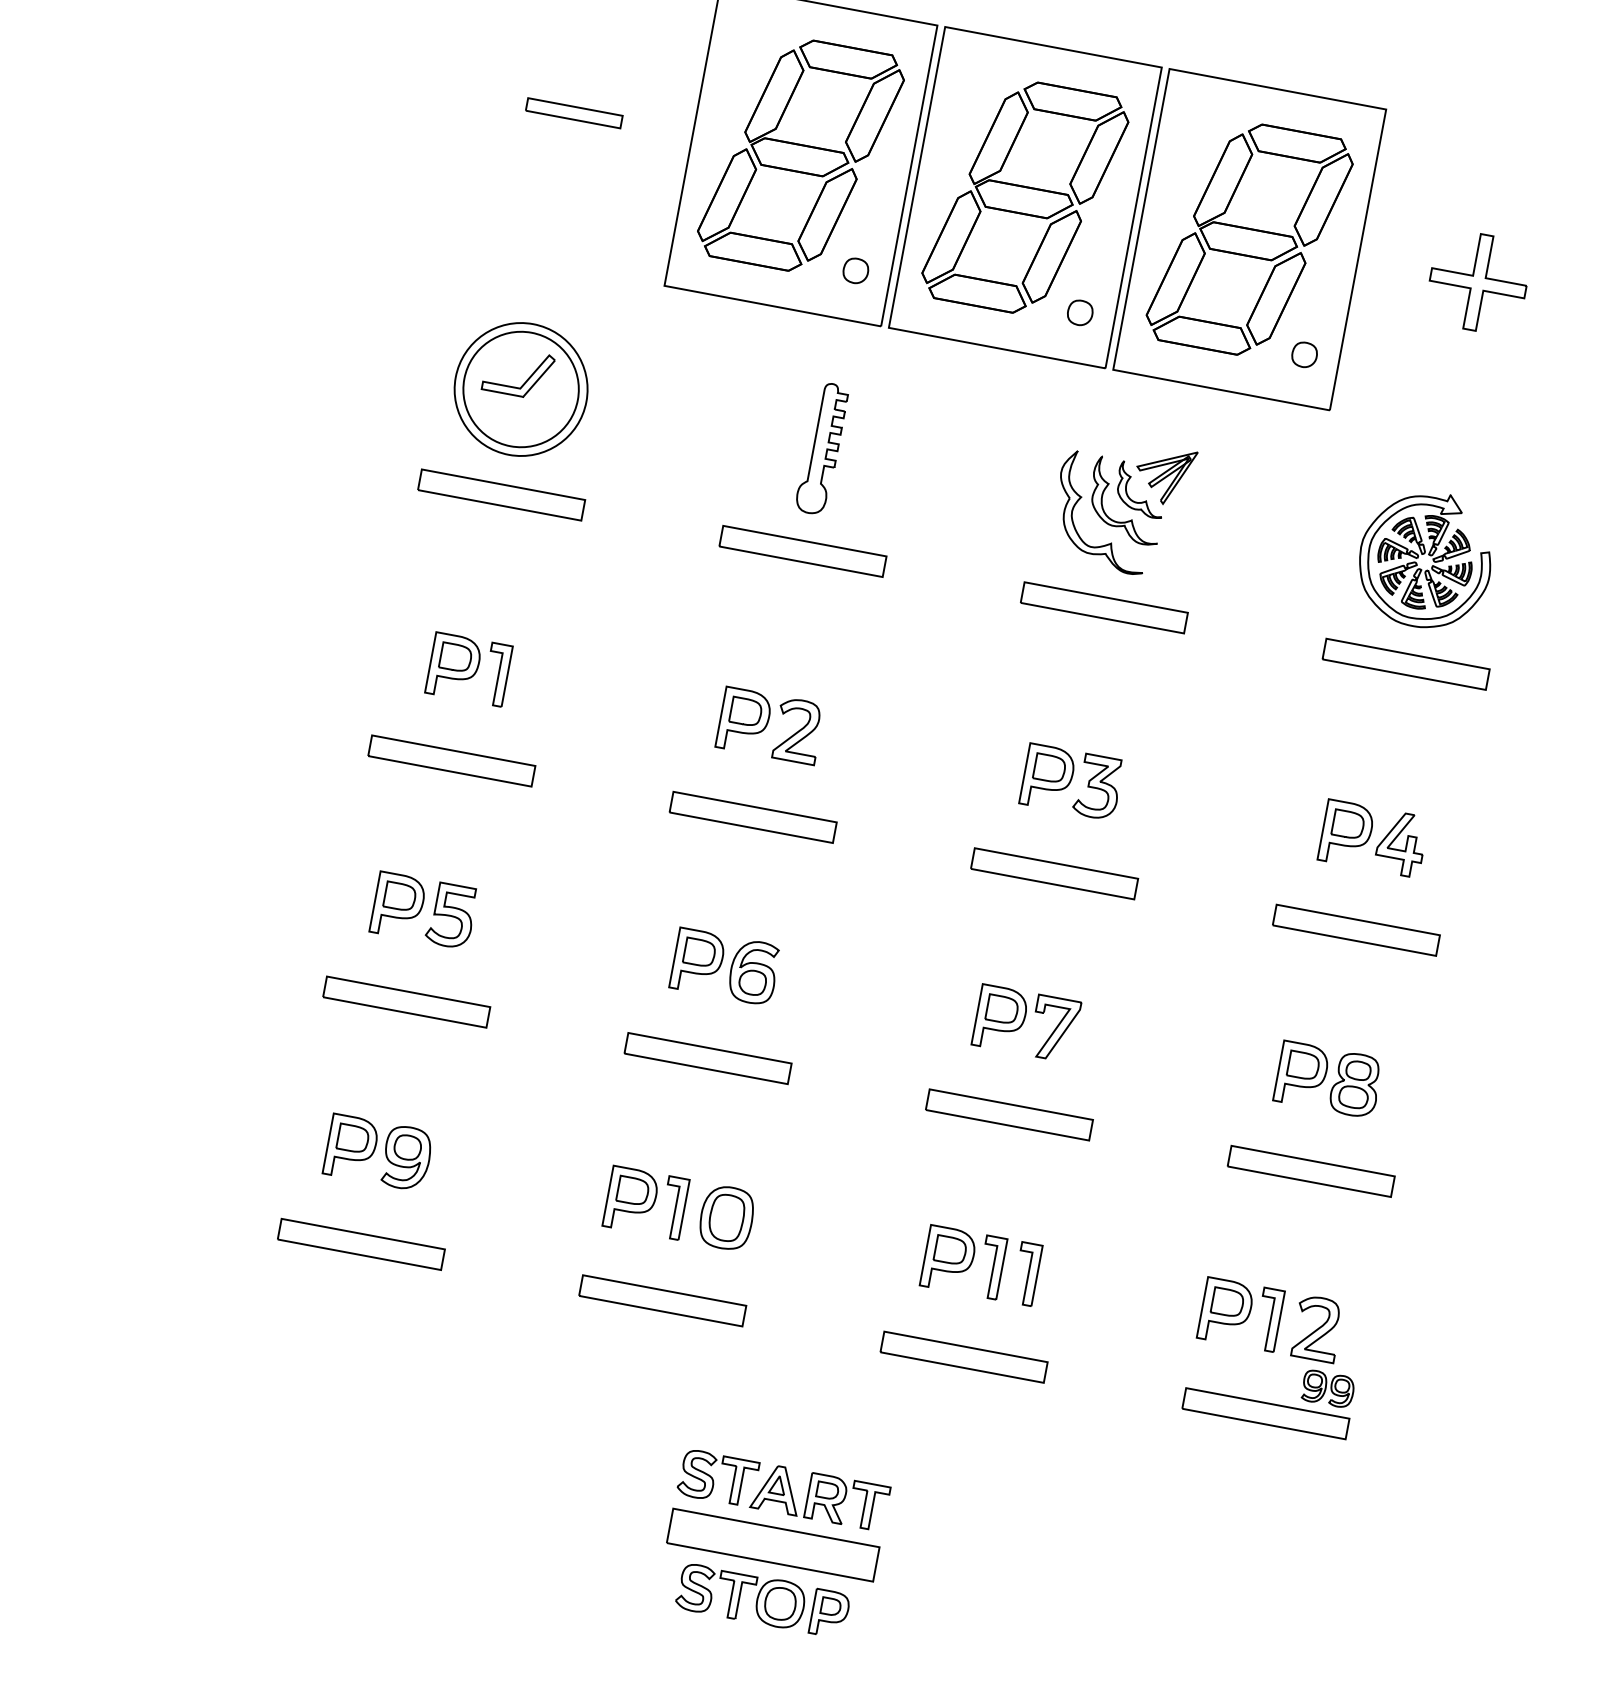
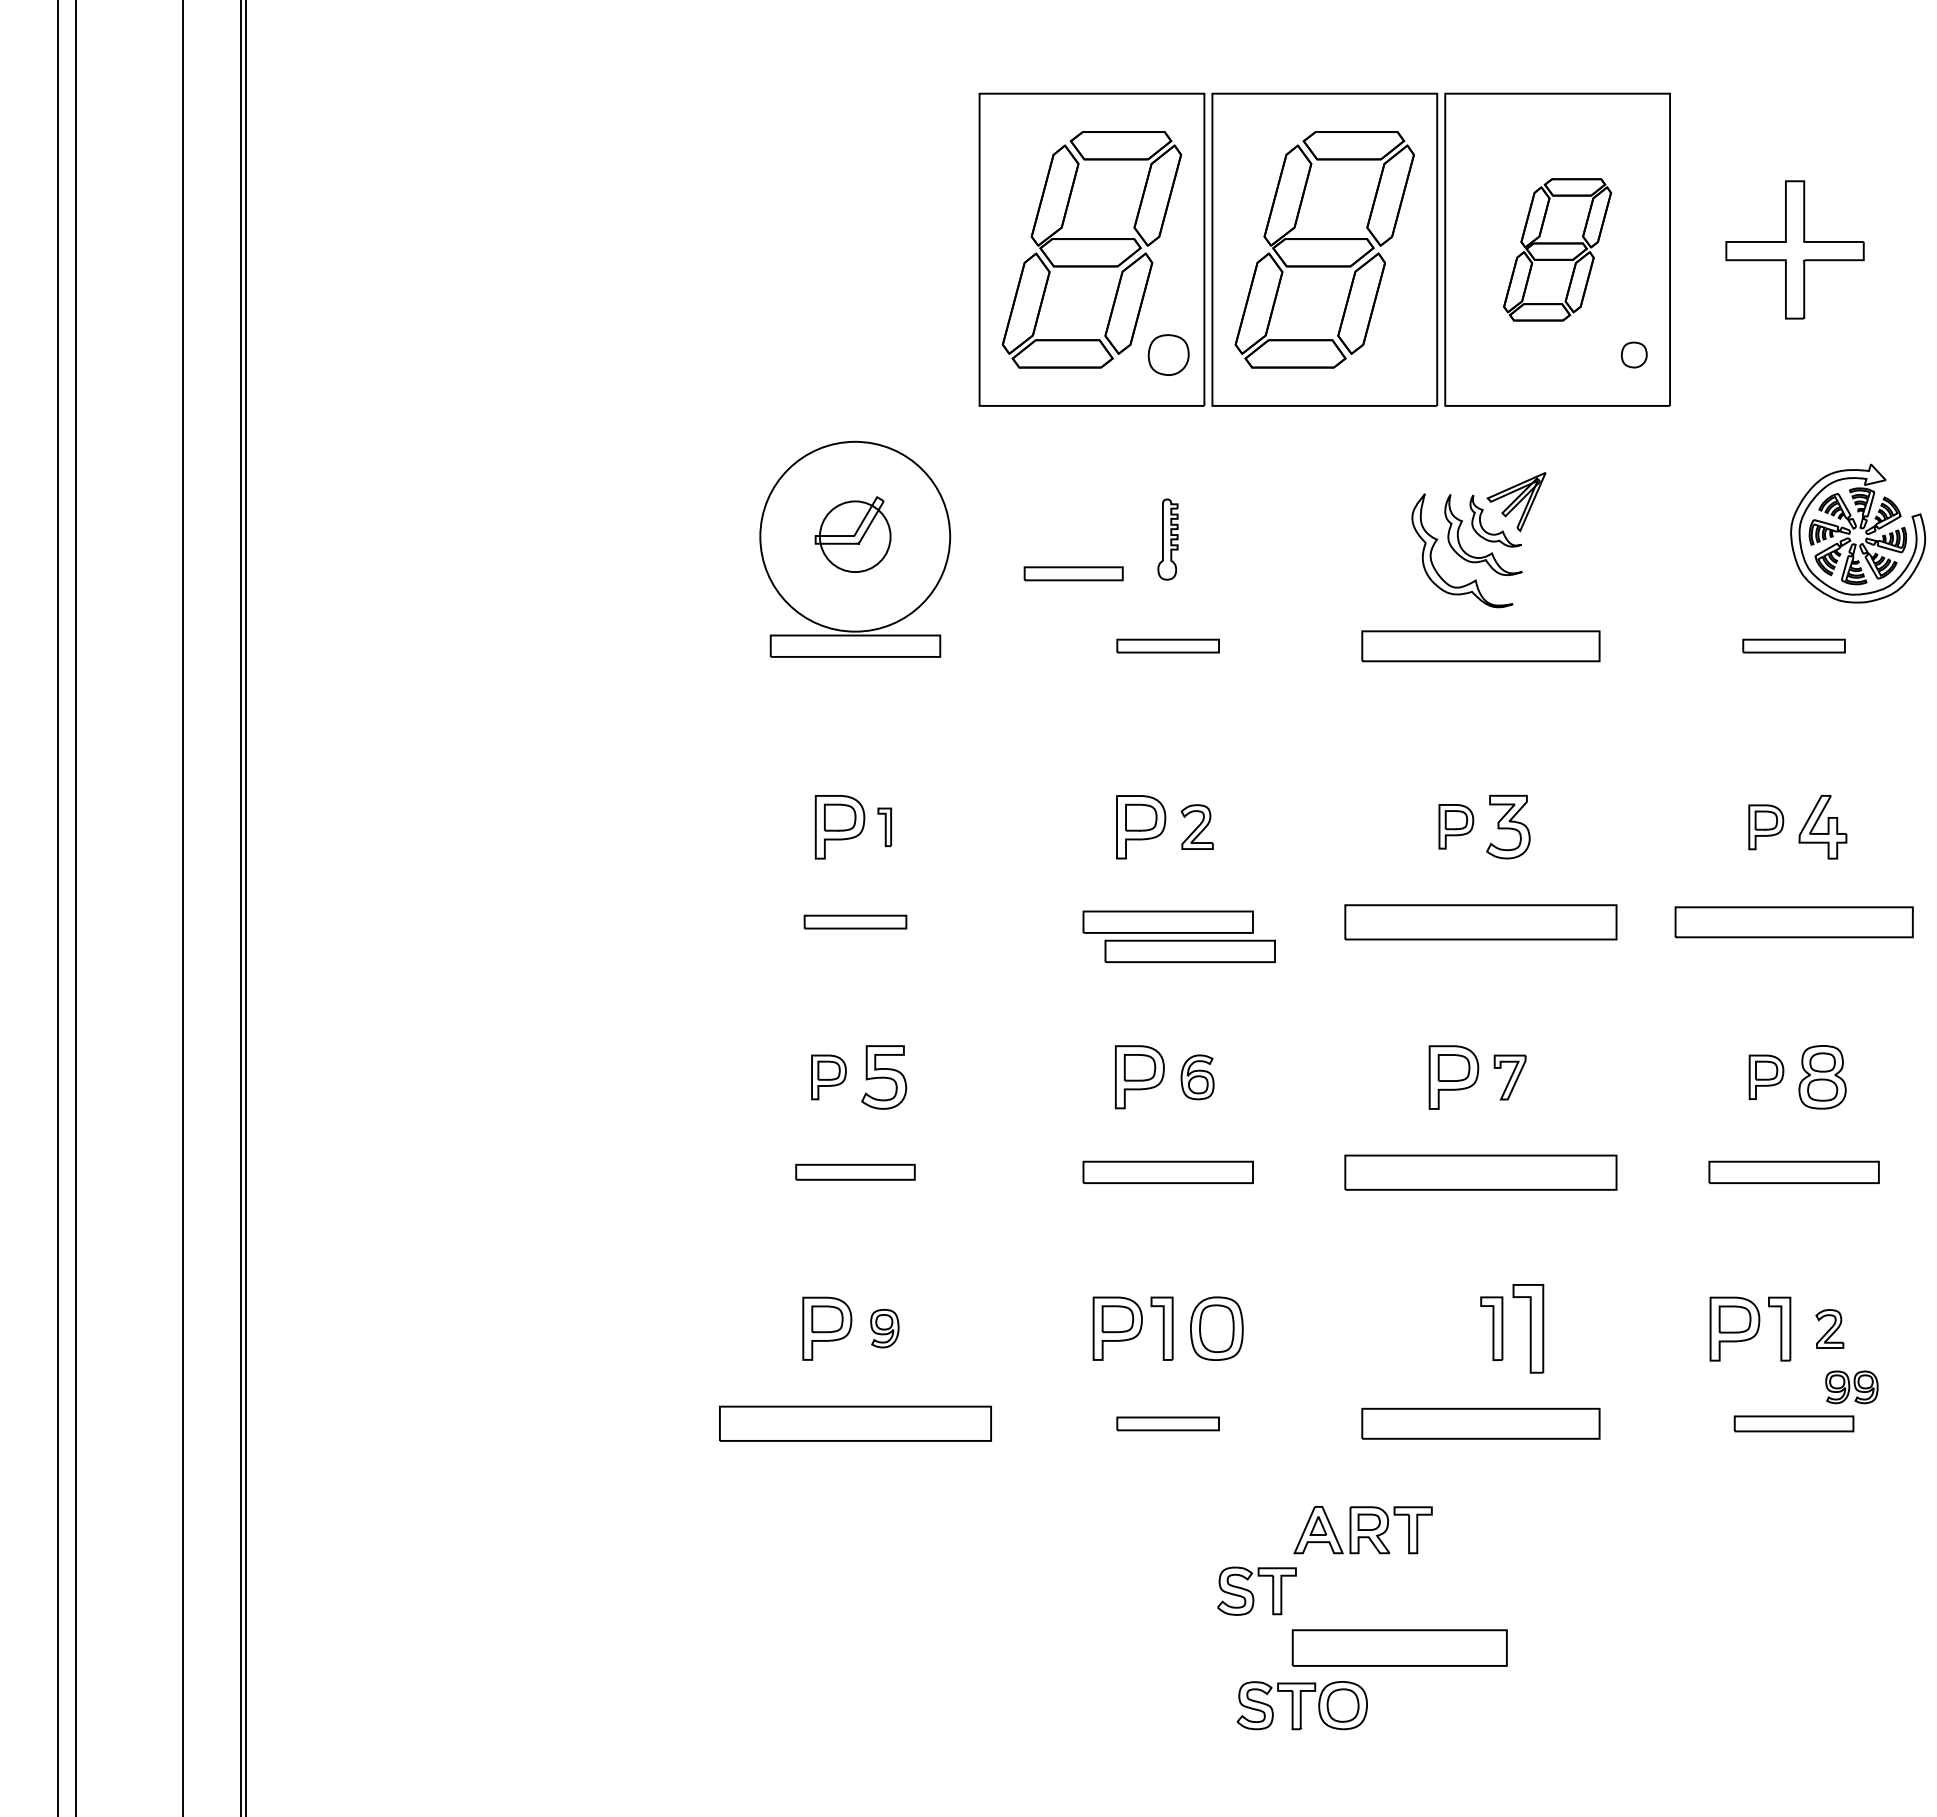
part: (574, 112) -> (1073, 573), moved
part: (1249, 239) -> (1557, 249), size x0.6
part: (855, 270) -> (1168, 354), size x1.6
part: (1478, 282) -> (1794, 249), size x1.4
part: (1080, 312) -> (1401, 354), removed
circle: (521, 389) -> (855, 536), size x0.6
circle: (521, 389) -> (855, 536), size x1.4
part: (821, 448) -> (1167, 539), size x0.6
part: (802, 550) -> (1167, 645), size x0.6
part: (1425, 559) -> (1857, 533), moved
part: (1104, 607) -> (1480, 645), size x1.4
part: (1405, 663) -> (1793, 645), size x0.6
part: (496, 674) -> (884, 827), size x0.6
part: (798, 730) -> (1197, 826), size x0.7
part: (451, 760) -> (855, 921), size x0.6
part: (1048, 777) -> (1456, 826), size x0.7
part: (1346, 834) -> (1766, 827), size x0.7
part: (768, 848) -> (1189, 950), added
part: (1054, 873) -> (1480, 921), size x1.6
part: (397, 905) -> (828, 1077), size x0.7
part: (1355, 929) -> (1793, 921), size x1.4
part: (753, 972) -> (1197, 1077), size x0.7
part: (406, 1001) -> (855, 1171), size x0.7
part: (1055, 1028) -> (1510, 1077), size x0.7
part: (1301, 1074) -> (1766, 1077), size x0.7
part: (1009, 1113) -> (1480, 1171), size x1.6
part: (406, 1157) -> (884, 1328), size x0.6
part: (361, 1244) -> (855, 1423), size x1.6
part: (949, 1259) -> (1447, 1328), removed
part: (1026, 1273) -> (1527, 1328), size x1.4
part: (662, 1300) -> (1167, 1423), size x0.6
part: (1317, 1328) -> (1829, 1328), size x0.6
part: (963, 1356) -> (1480, 1423), size x1.4
part: (1265, 1413) -> (1793, 1423), size x0.7
part: (819, 1497) -> (1362, 1530), moved
part: (772, 1544) -> (1399, 1647), moved
part: (829, 1614) -> (1394, 1706), removed

